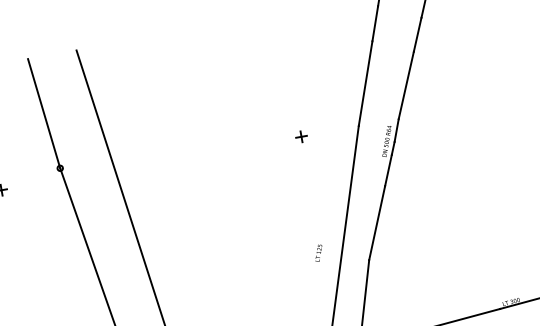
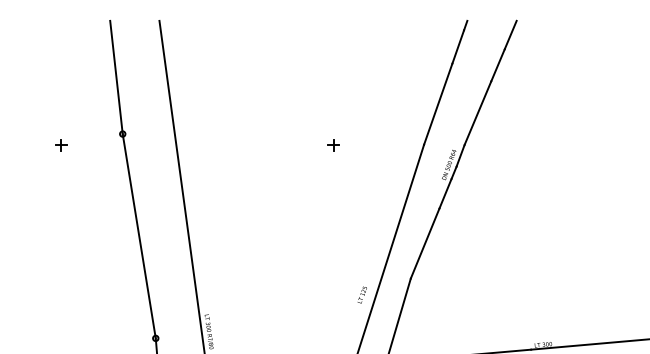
part: (301, 136) -> (333, 145), moved
text: (317, 252) -> (361, 294), moved

